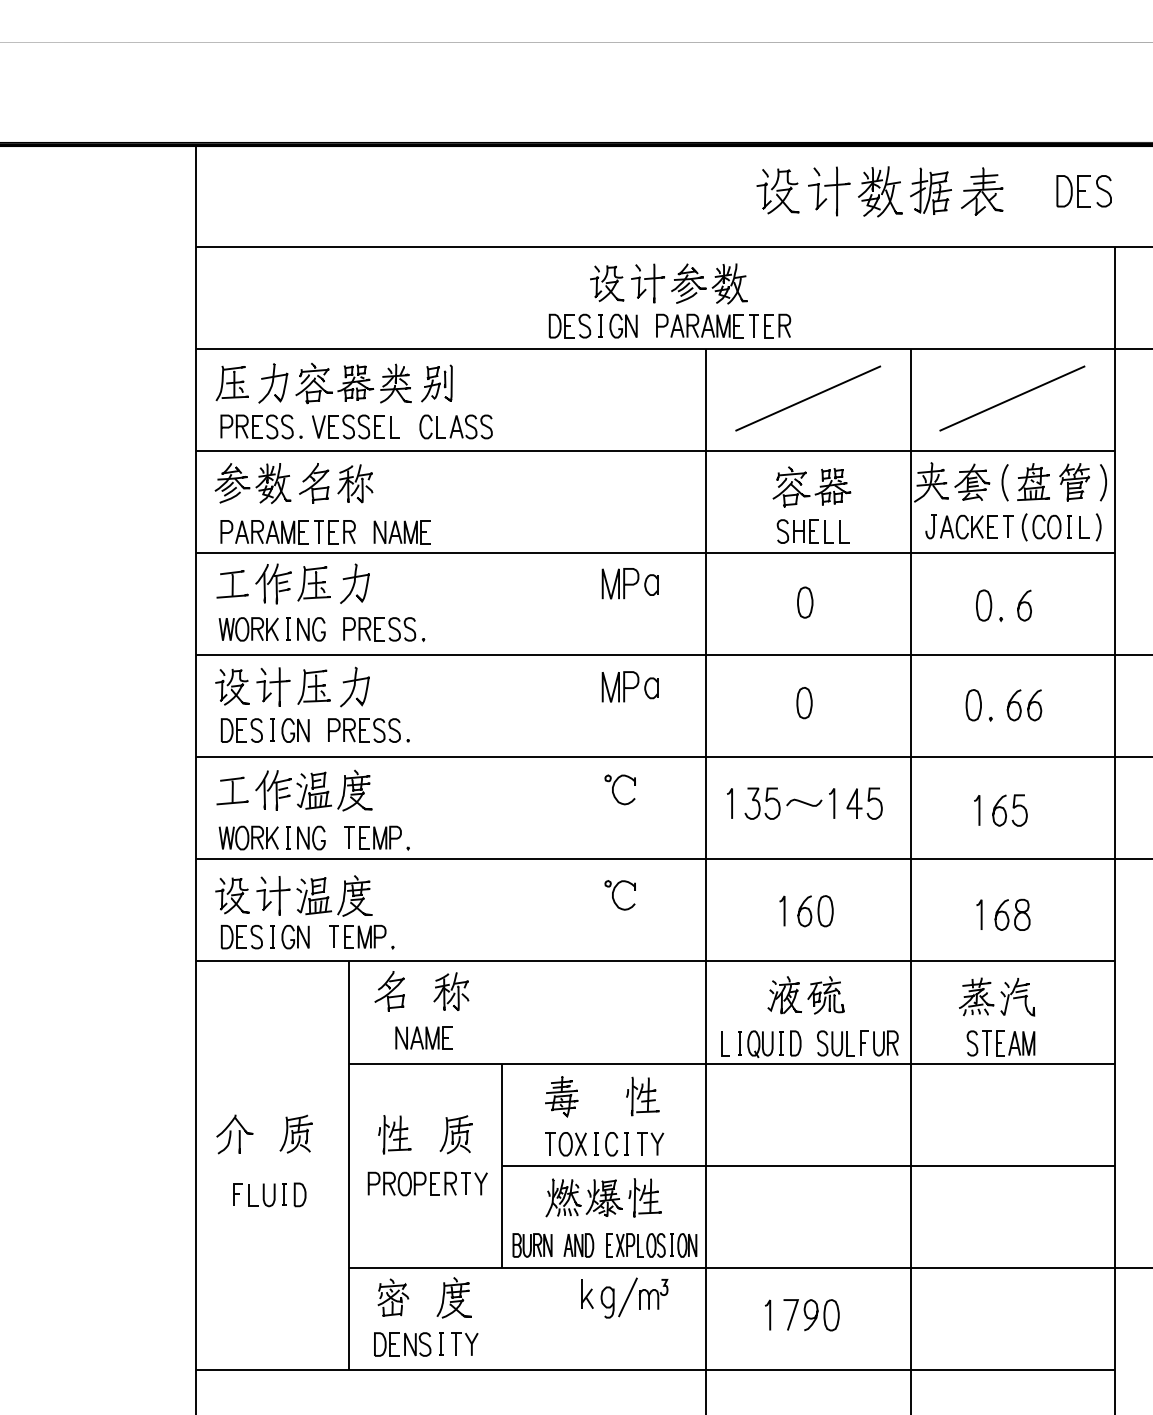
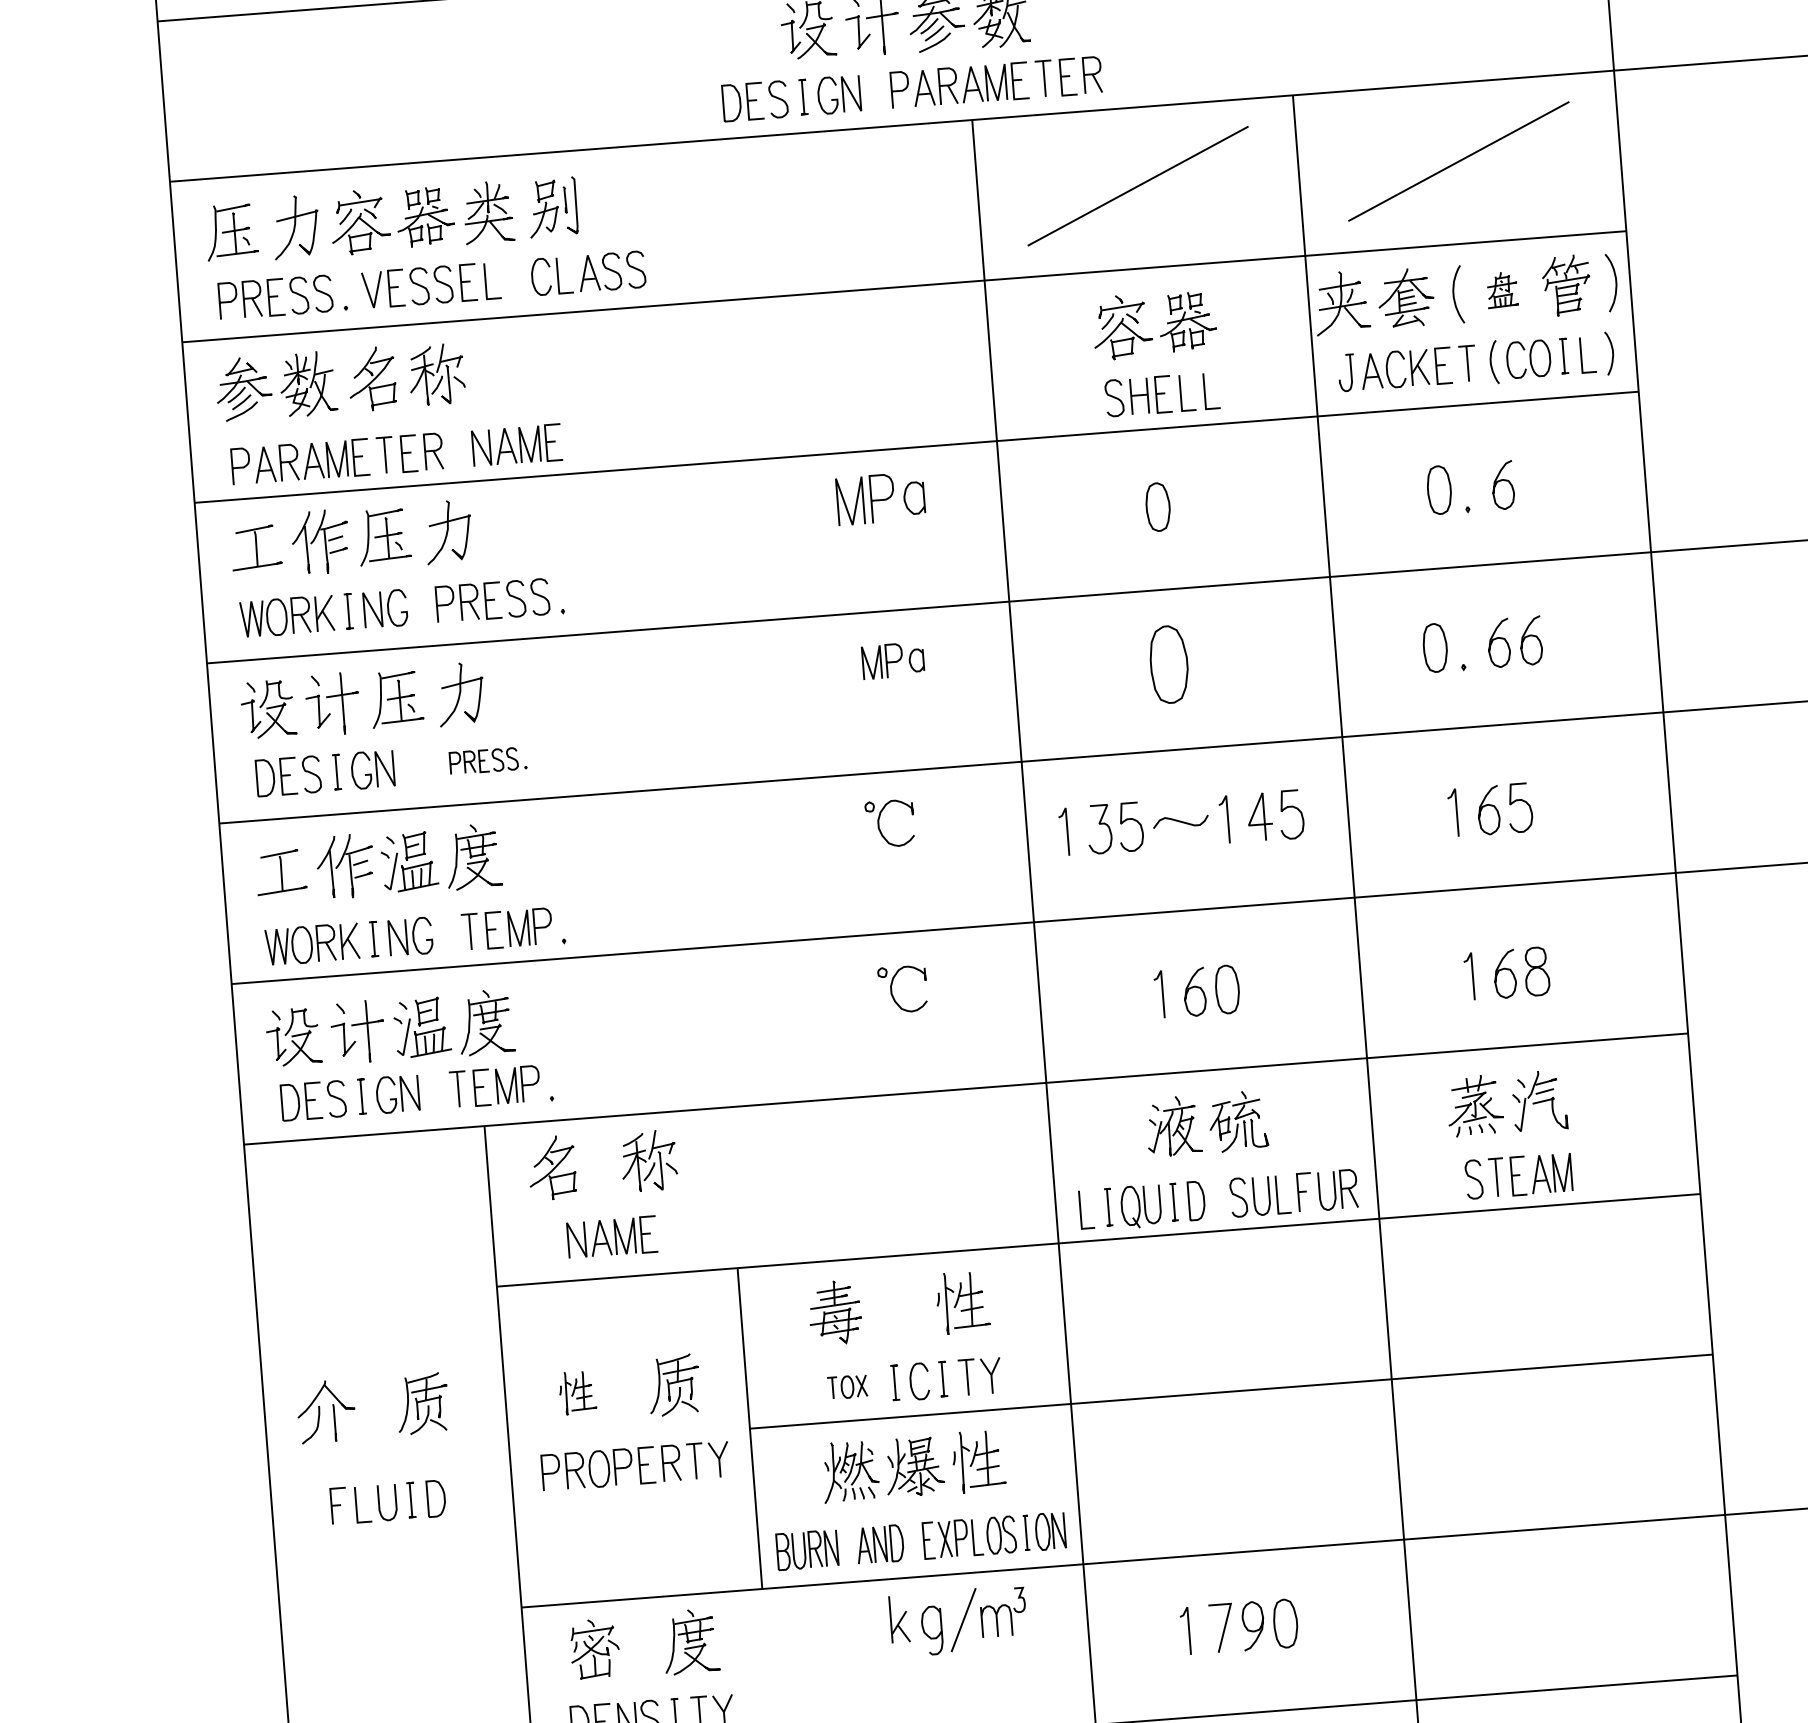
part: (1033, 481) -> (1502, 289), size x0.6
part: (629, 686) -> (892, 660), size x0.7
part: (804, 703) -> (1169, 665), size x1.6
part: (368, 730) -> (487, 760), size x0.6
part: (394, 1134) -> (577, 1392), size x0.7
part: (565, 1144) -> (846, 1387), size x0.6

